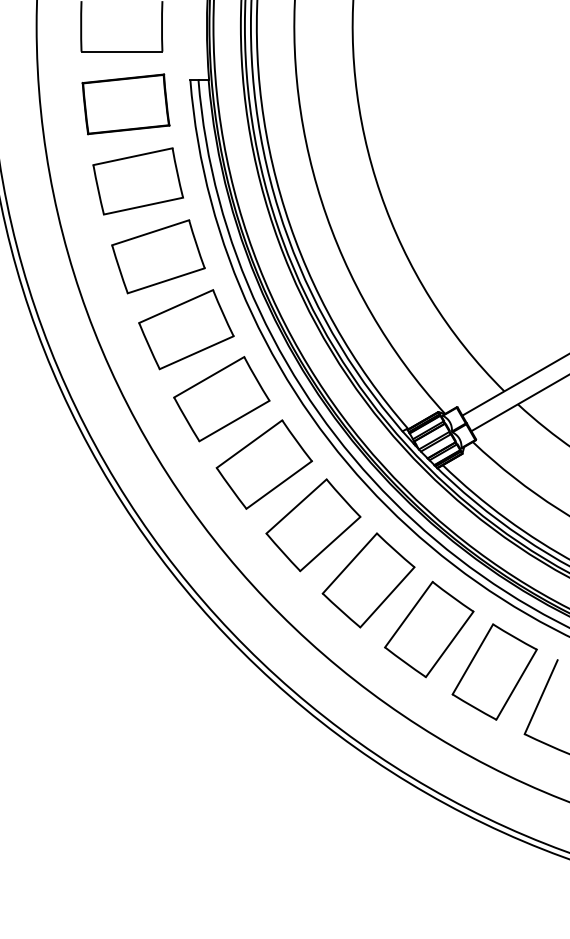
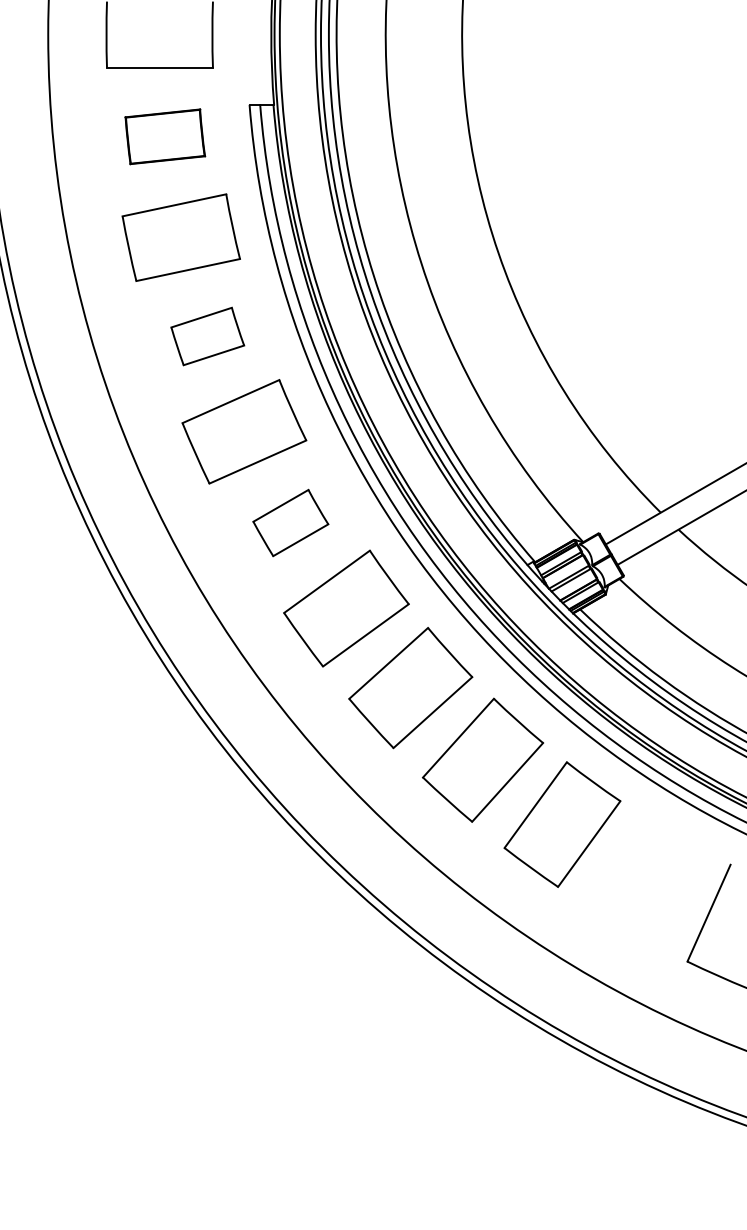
part: (125, 104) -> (164, 136), size x0.7
part: (158, 256) -> (207, 336), size x0.6
part: (221, 399) -> (290, 523), size x0.6
part: (494, 671) -> (647, 879), removed

